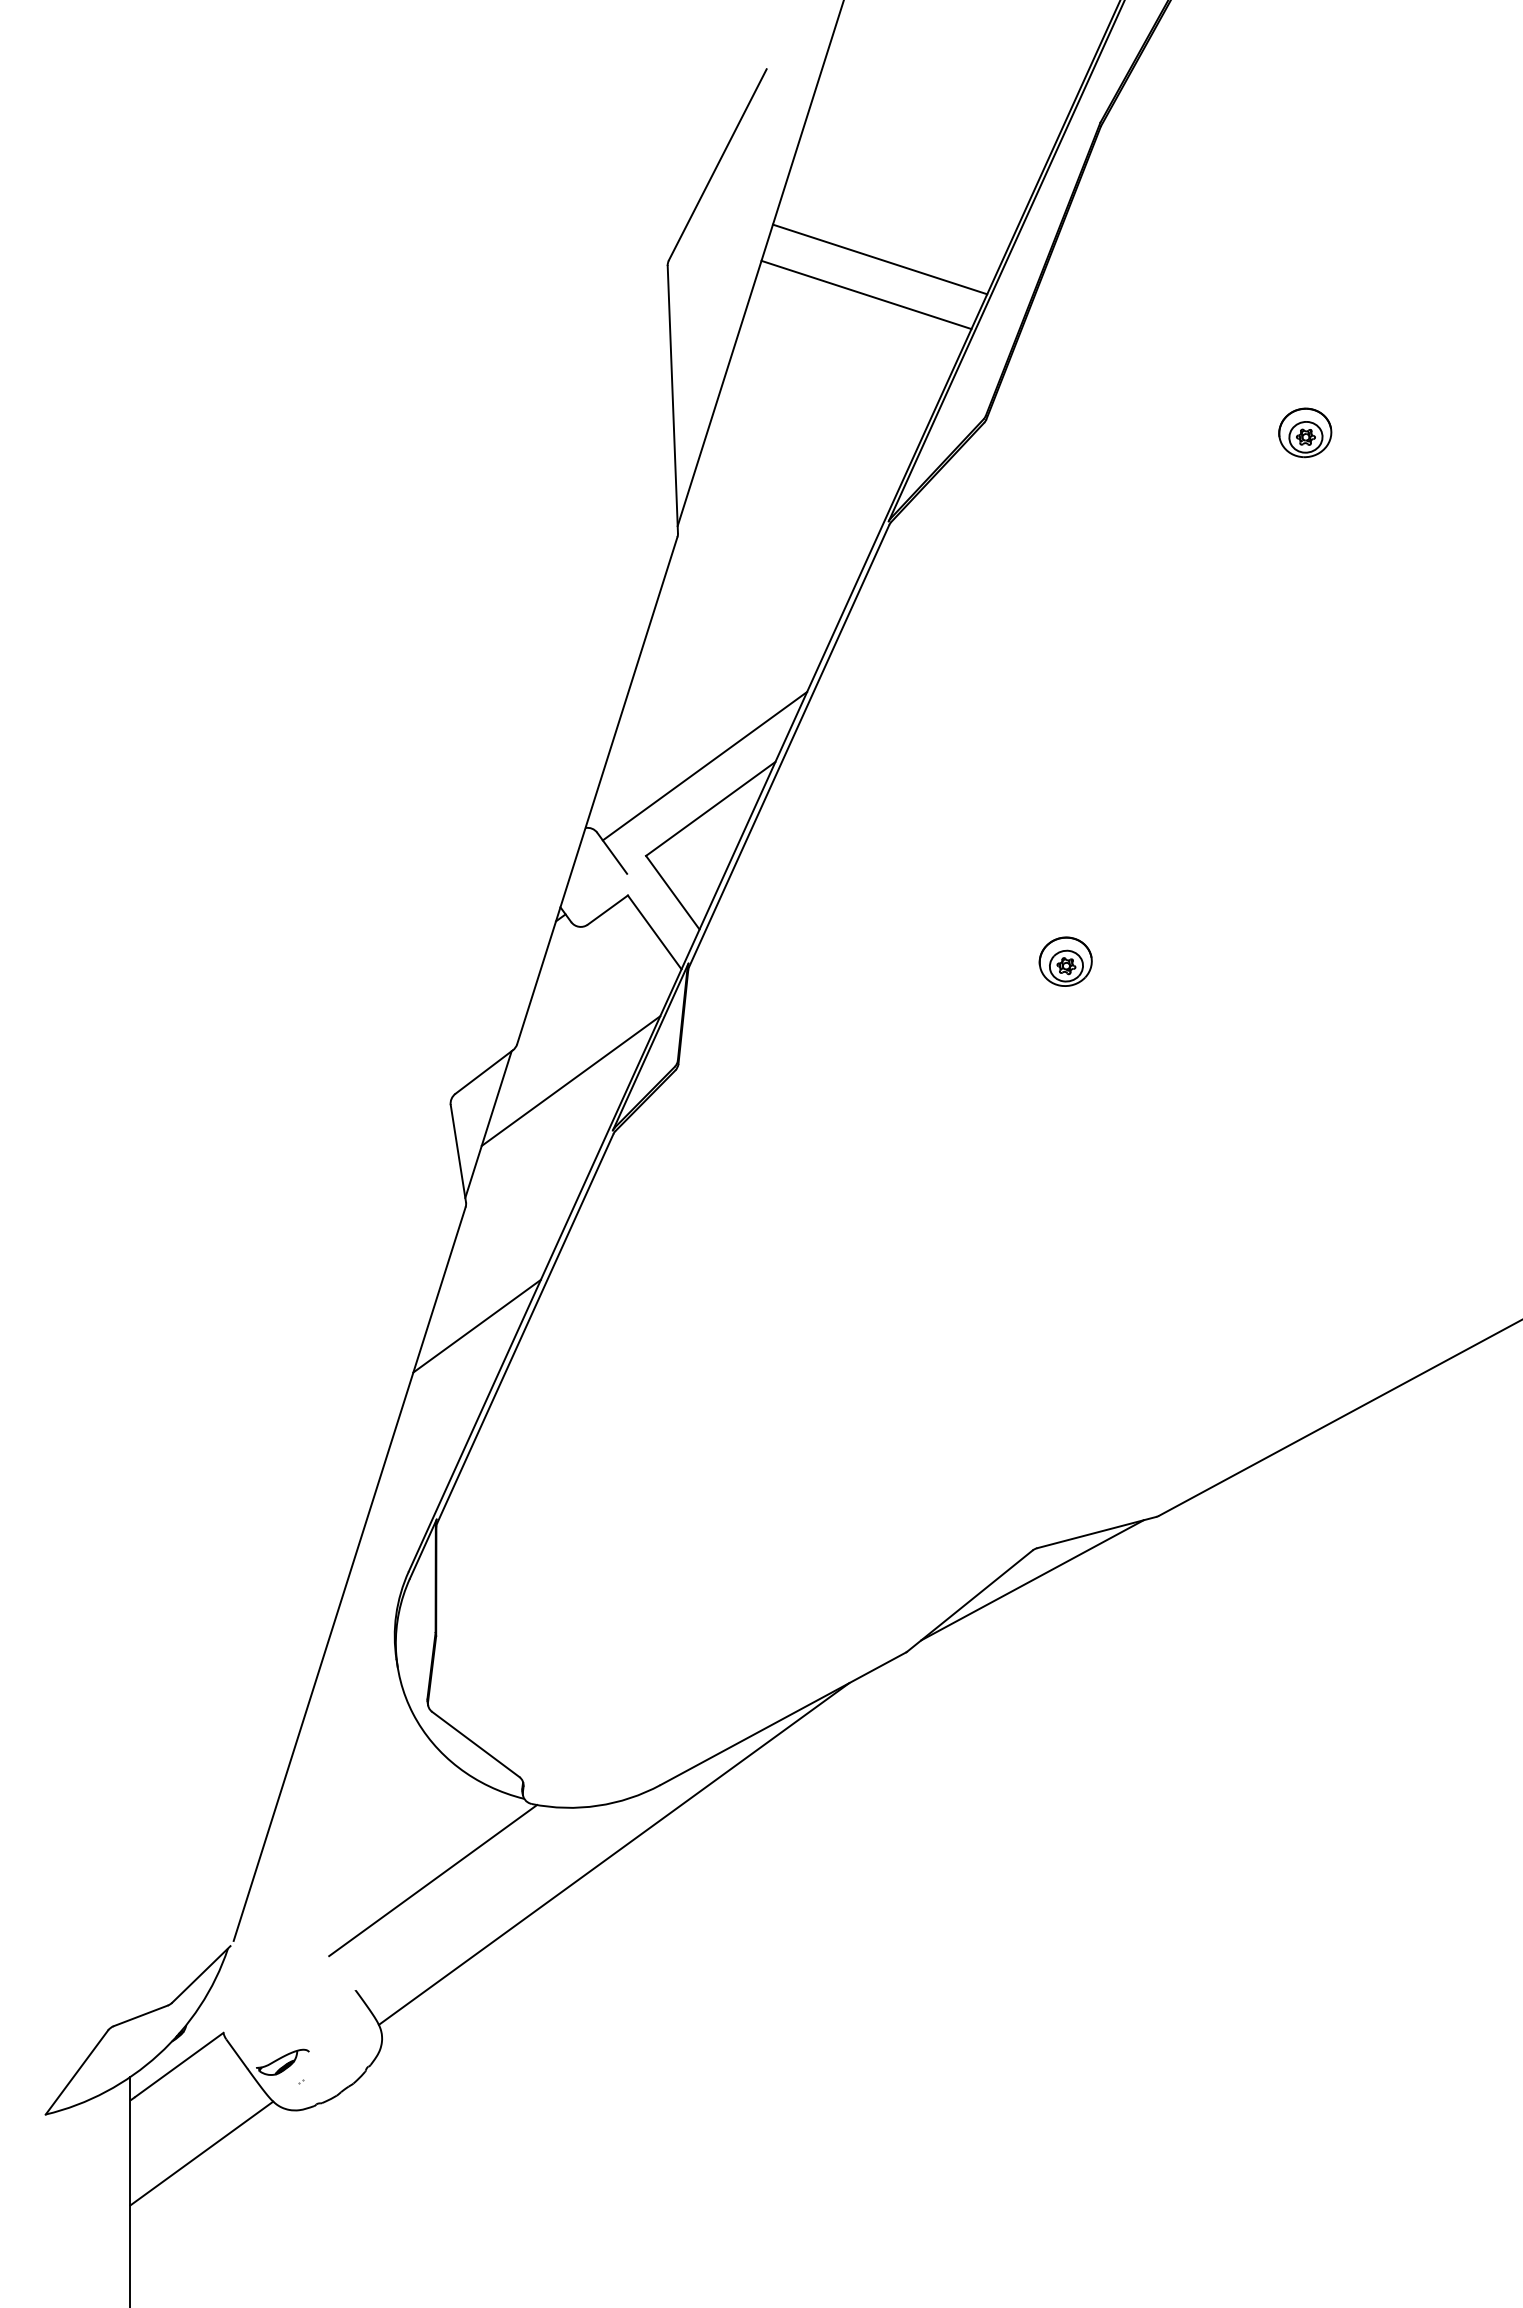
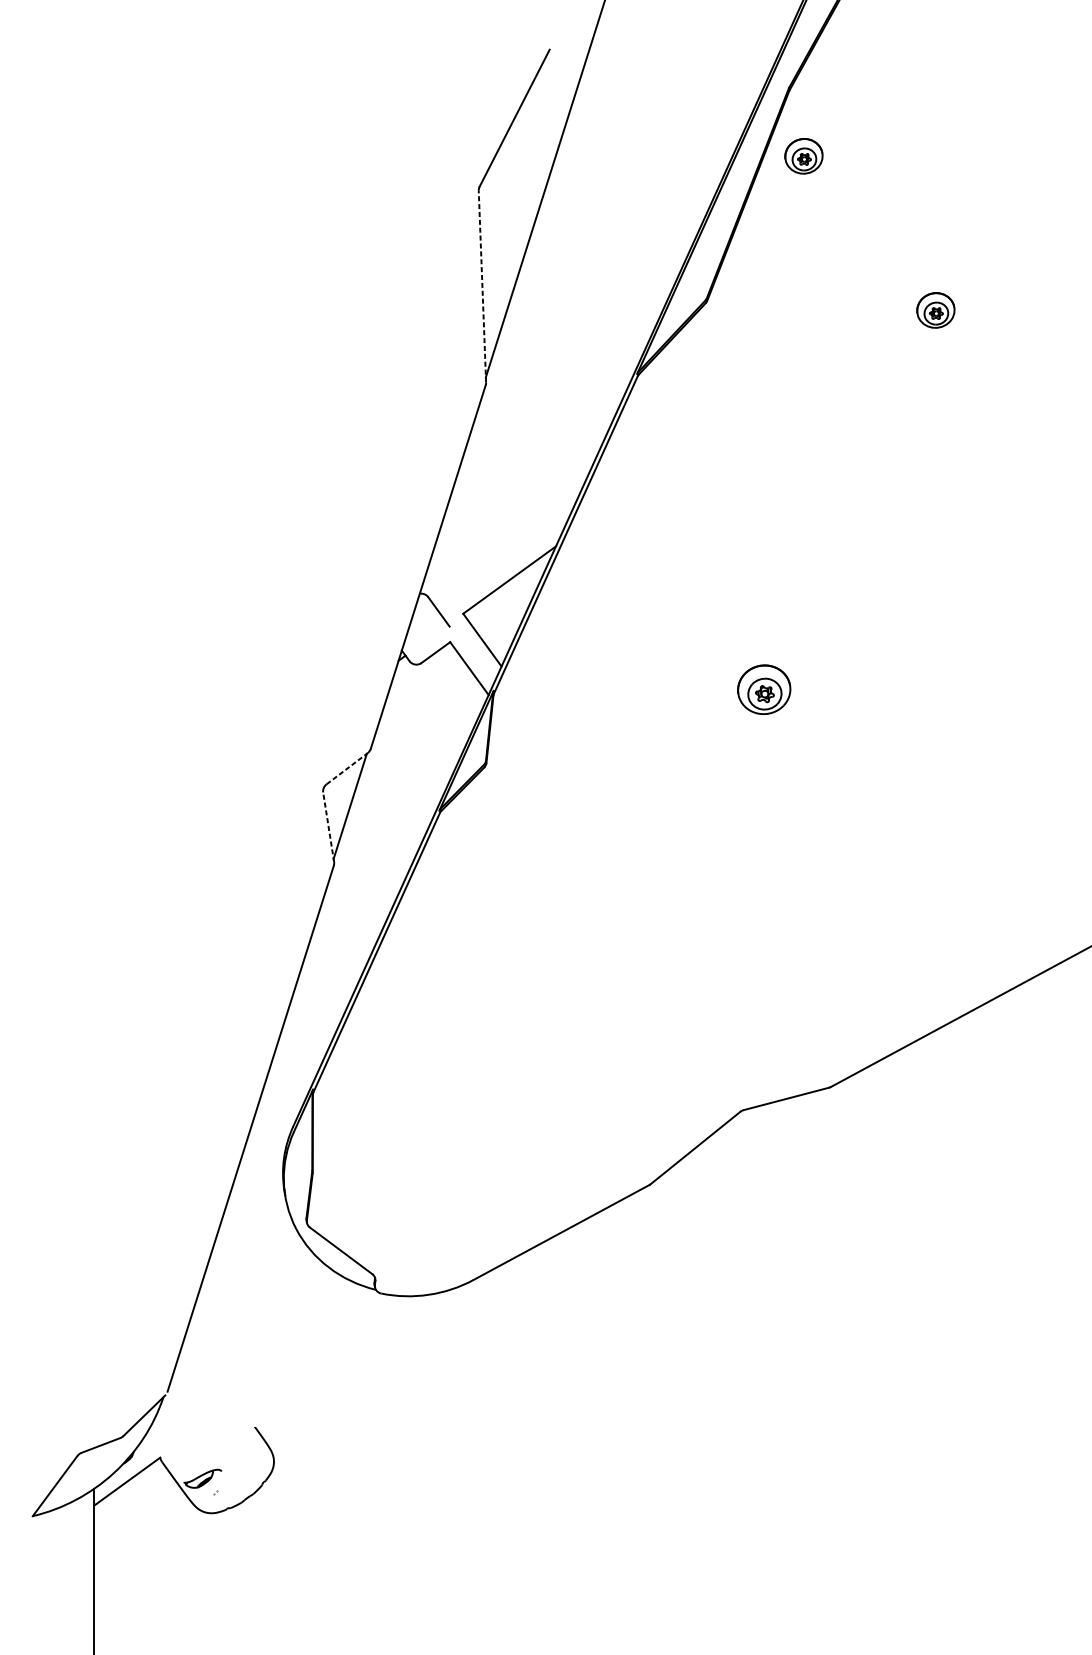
part: (1121, 217) -> (804, 156), added
line: (879, 259) -> (630, 186), removed
line: (866, 294) -> (621, 211), removed
line: (672, 399) -> (482, 286), solid -> dashed
line: (704, 765) -> (505, 548), removed
part: (1065, 961) -> (763, 689), size x1.4
line: (484, 1072) -> (347, 769), solid -> dashed
line: (570, 1080) -> (409, 774), removed
line: (458, 1153) -> (328, 827), solid -> dashed
line: (476, 1325) -> (341, 950), removed
line: (1032, 1580) -> (740, 1133), removed
line: (613, 1853) -> (439, 1329), removed
line: (433, 1880) -> (310, 1348), removed
line: (201, 2153) -> (144, 1544), removed

